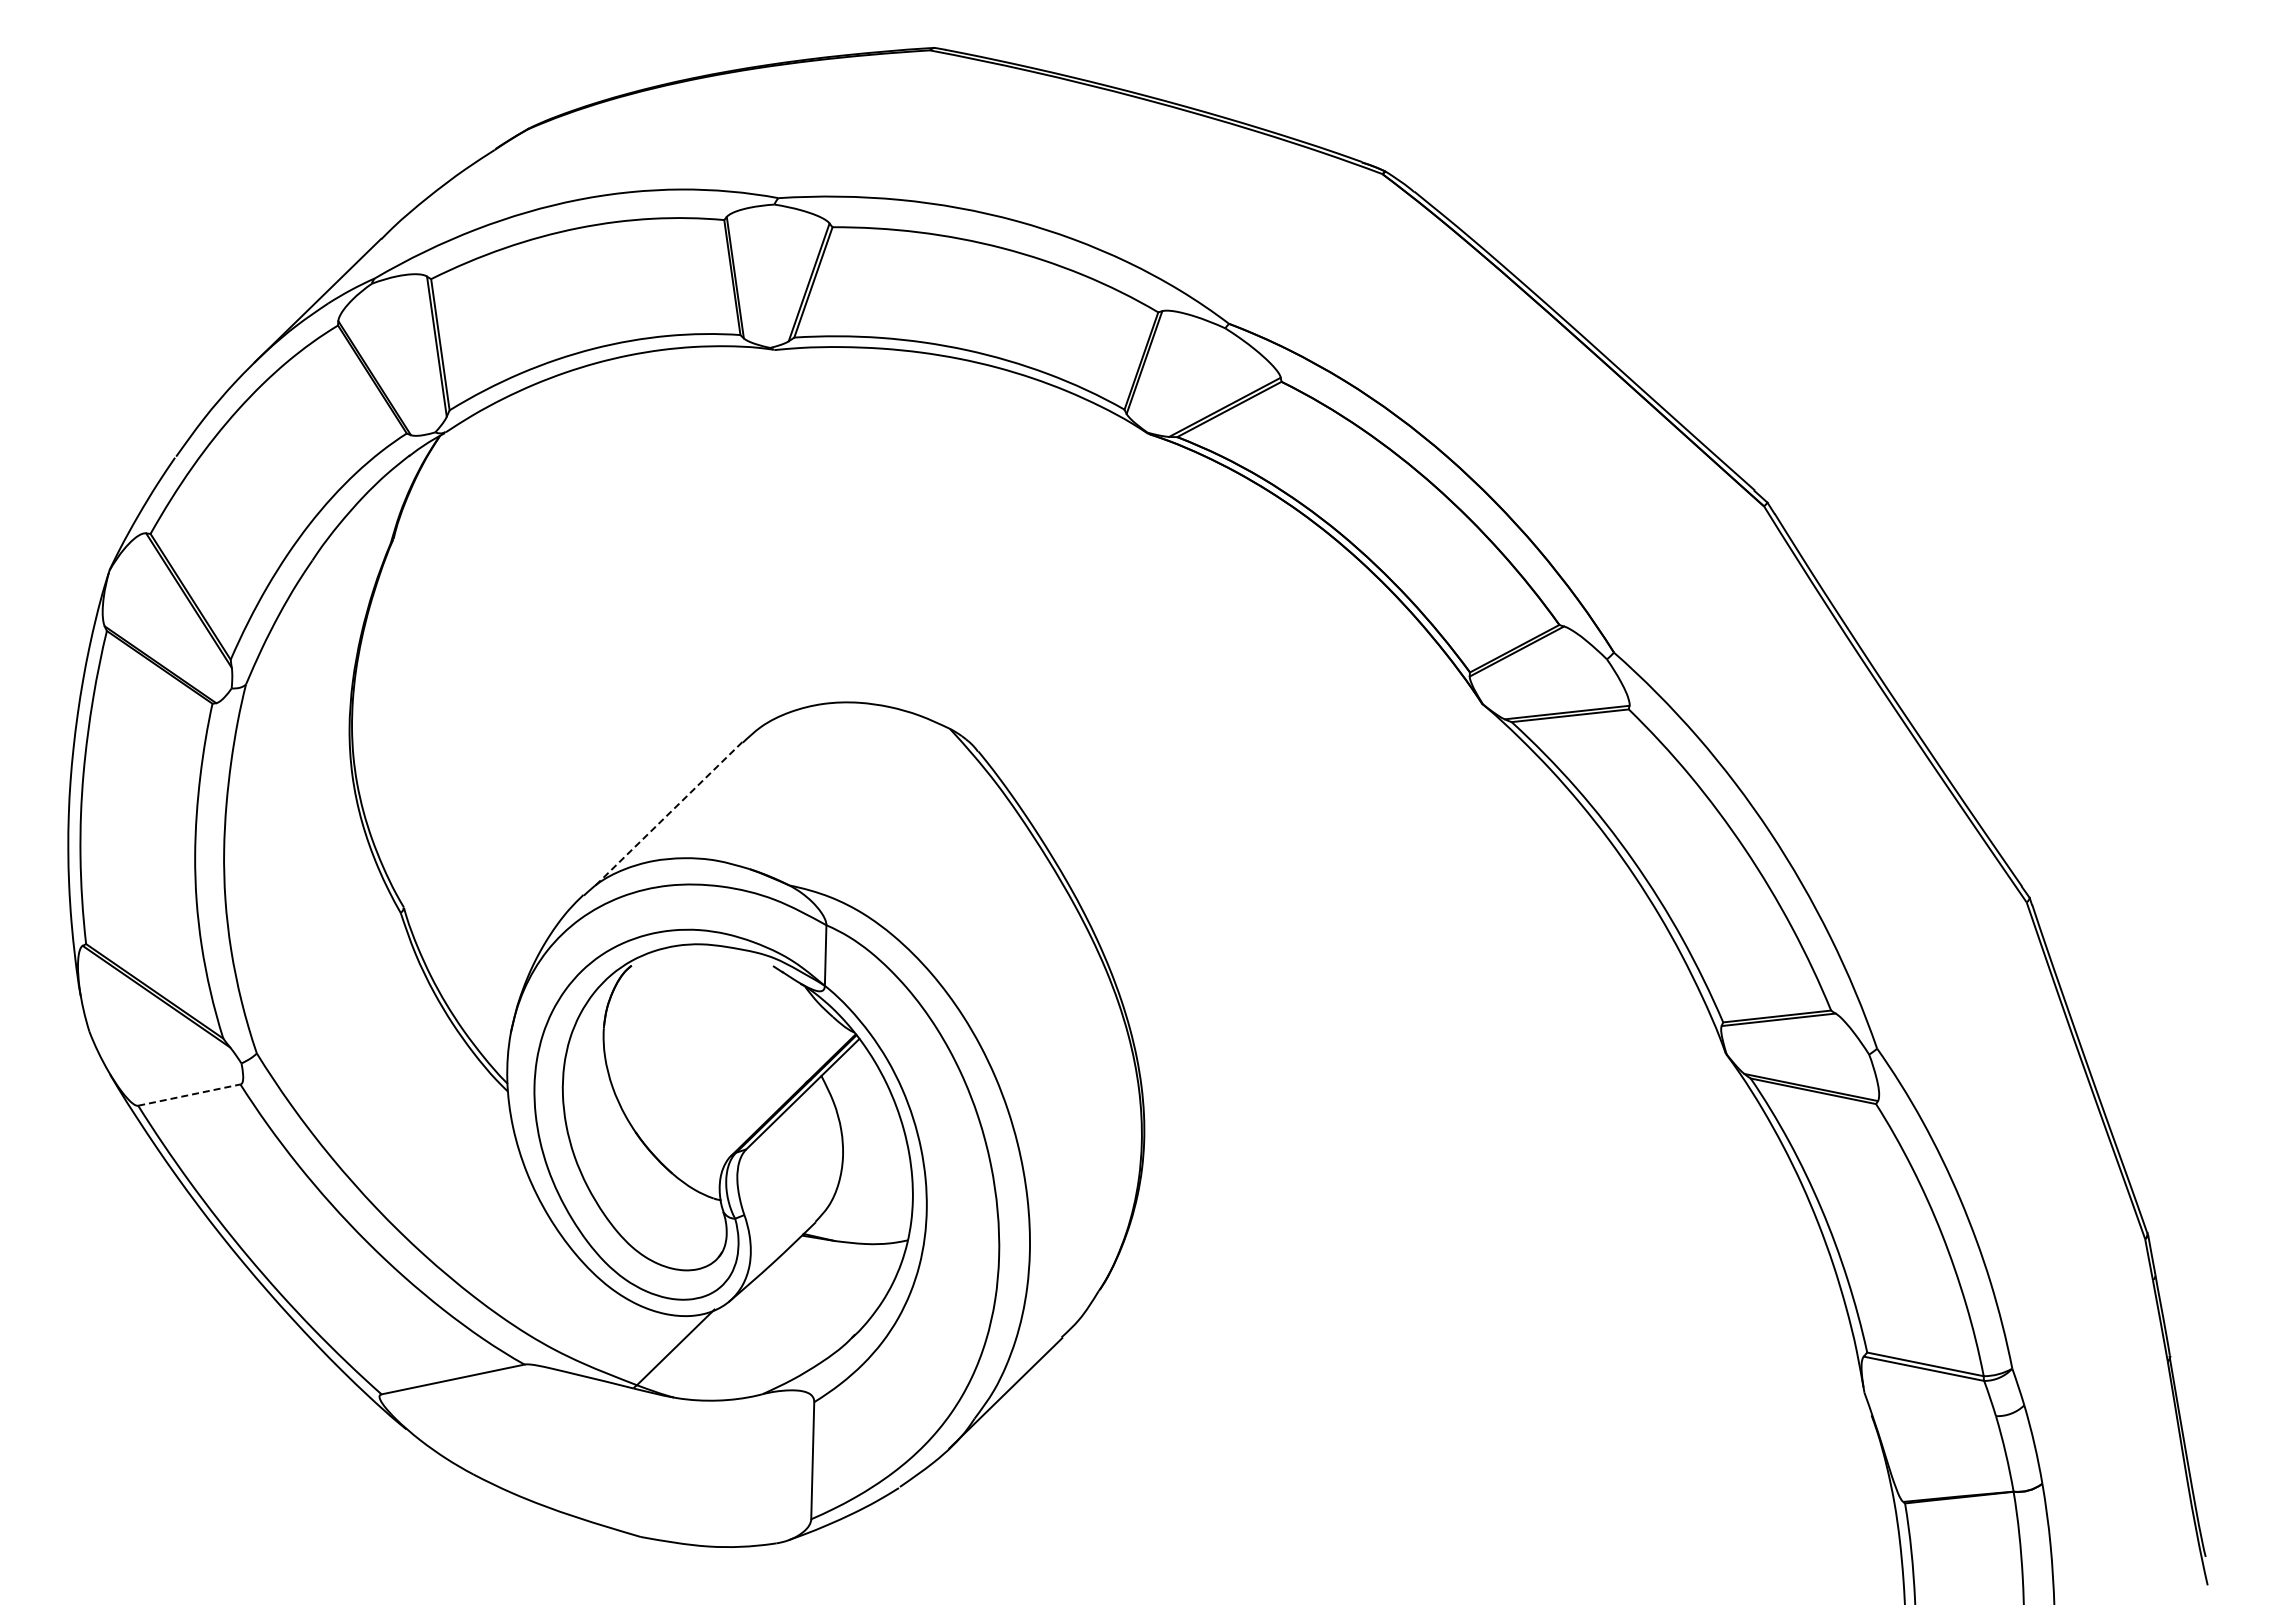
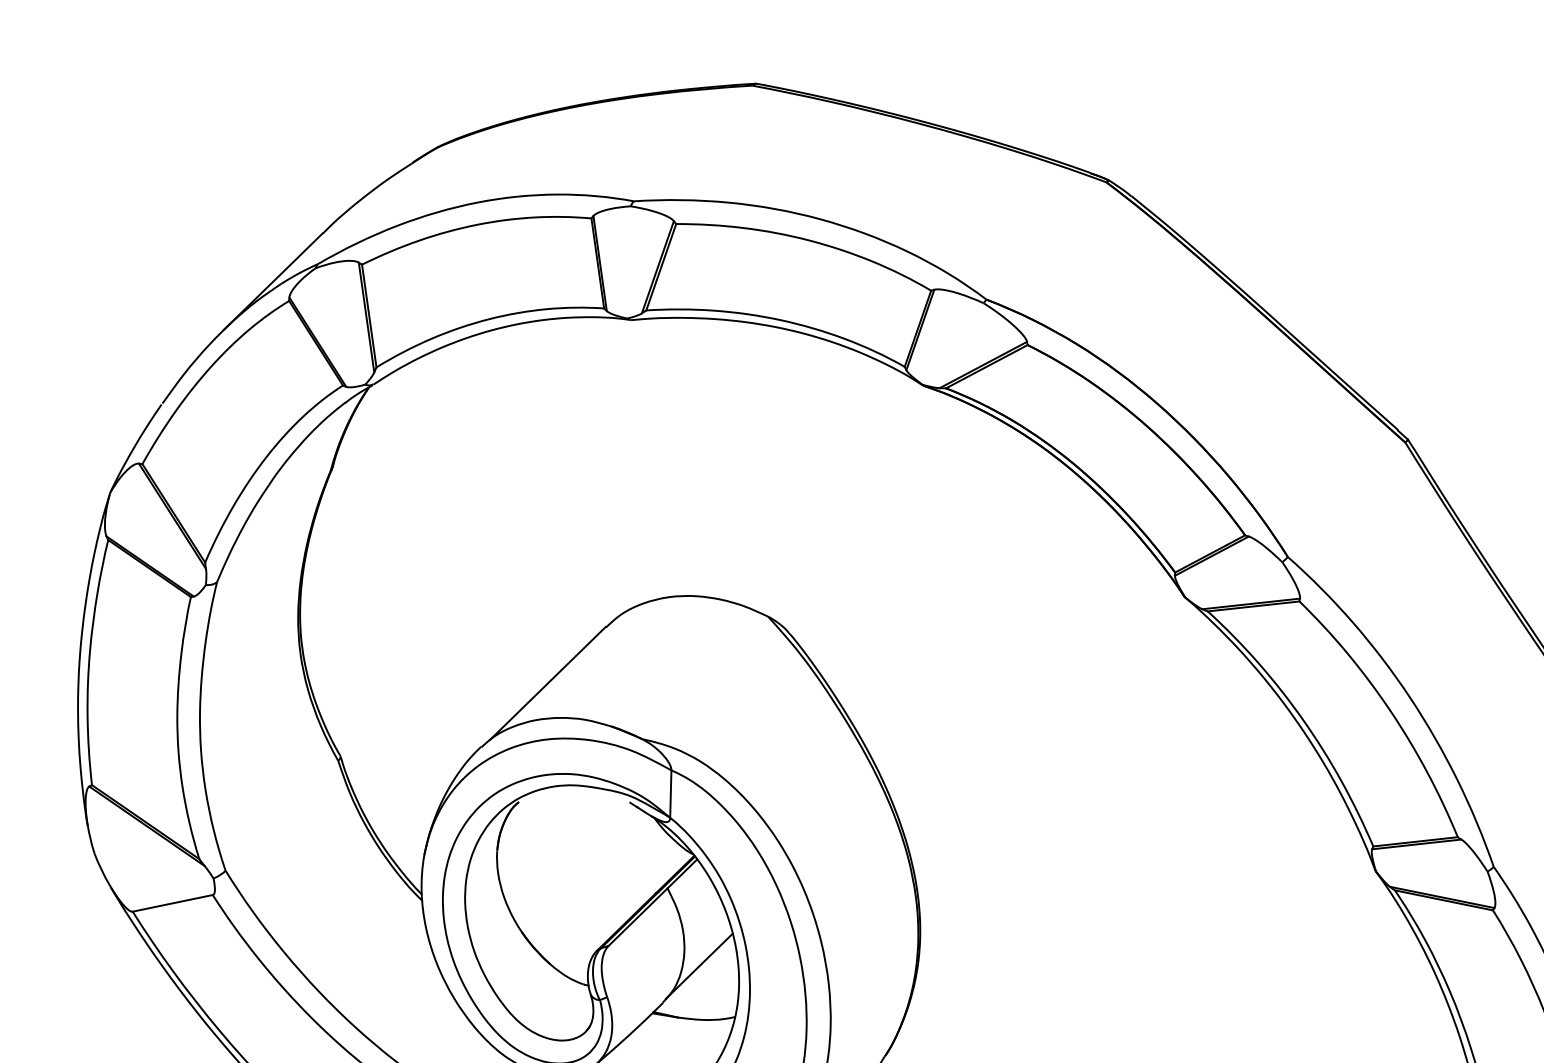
line: (668, 814) -> (547, 683), dashed -> solid
line: (189, 1095) -> (172, 903), dashed -> solid
line: (861, 1175) -> (698, 966), added

